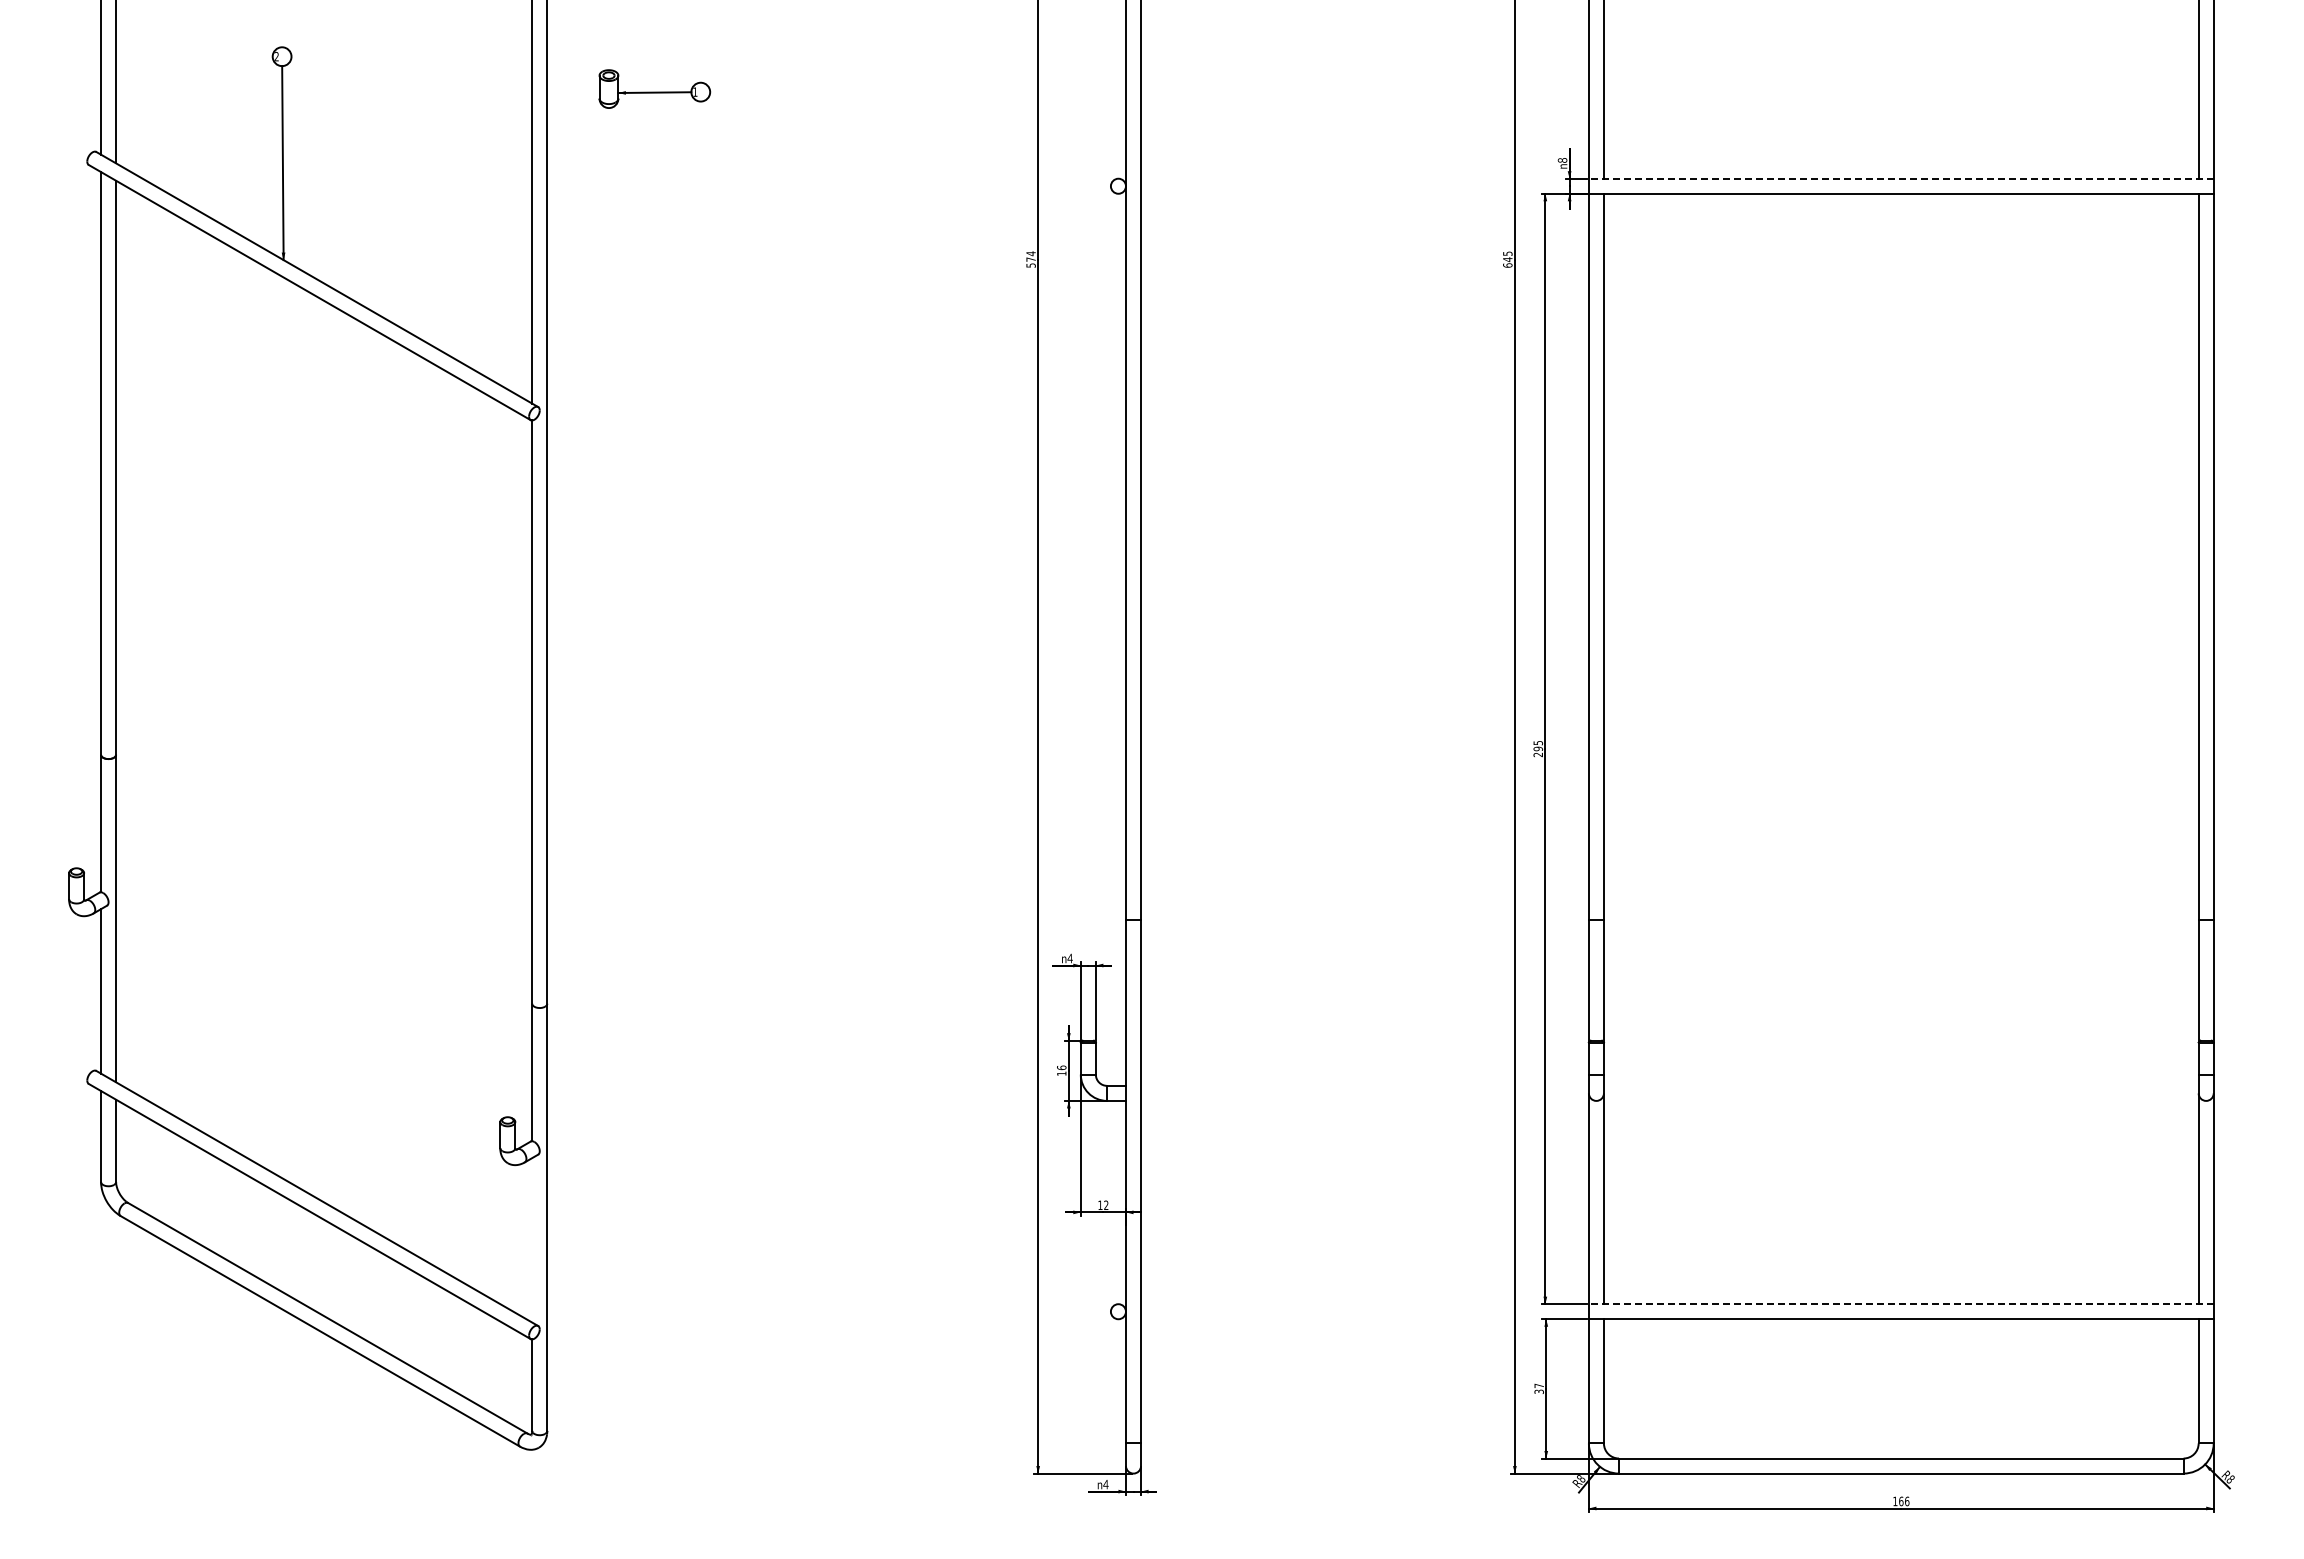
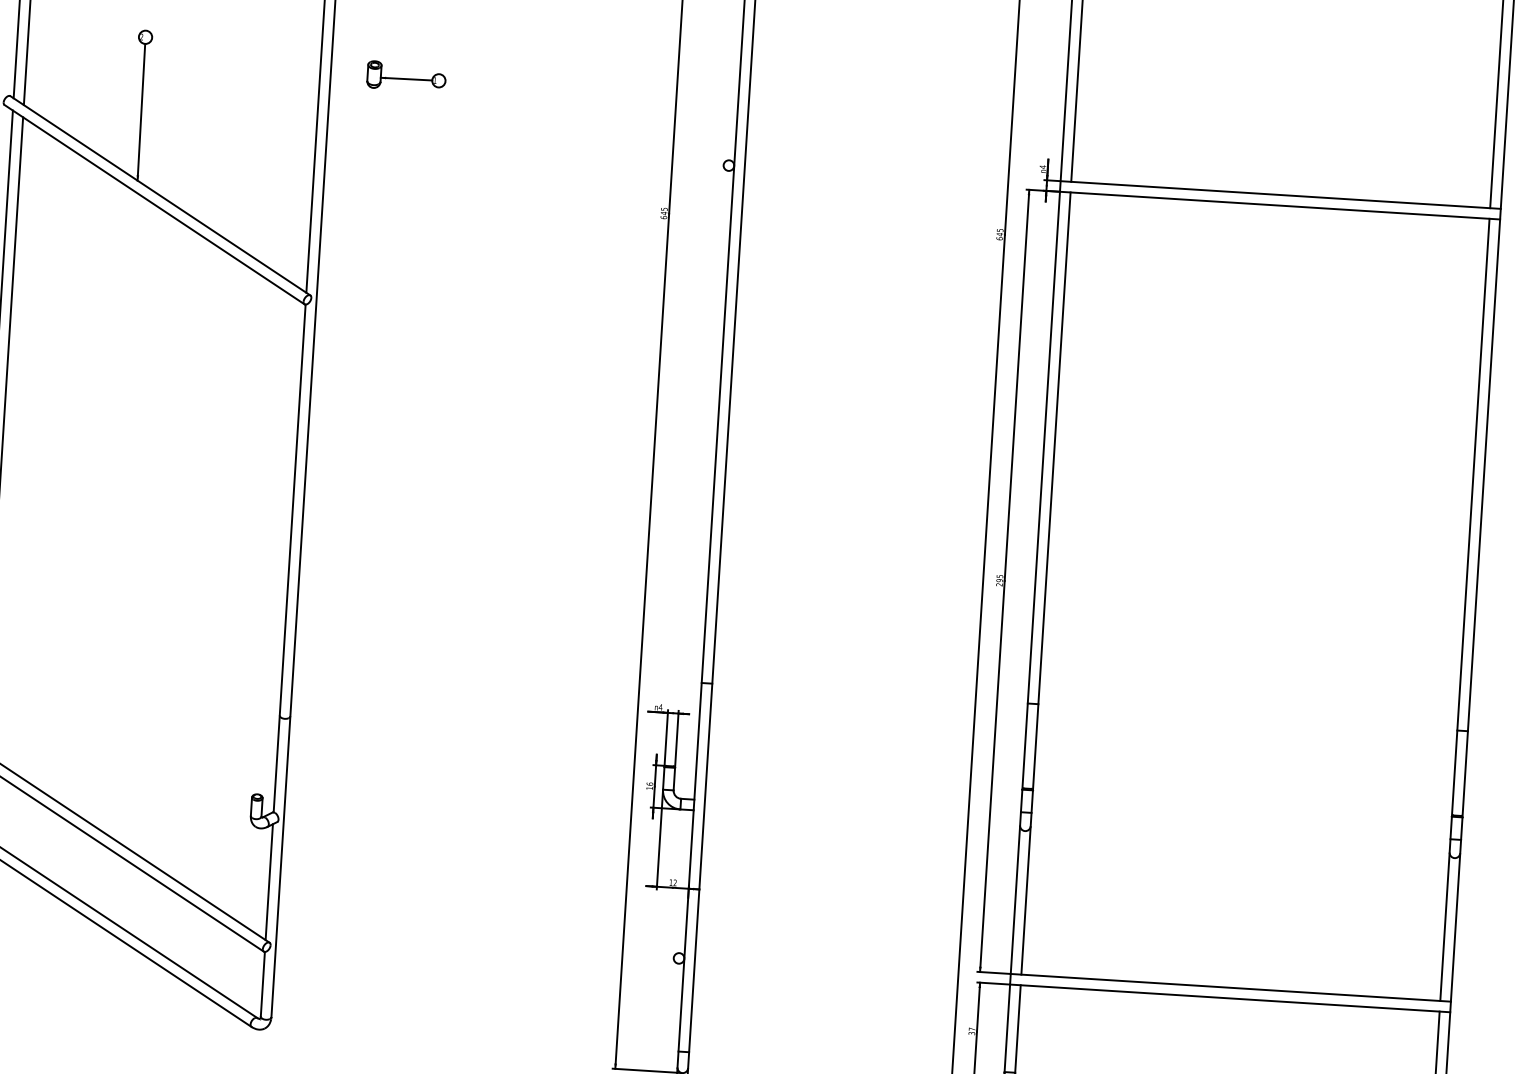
text: (1562, 160) -> (1042, 167), 8 -> 4
line: (1900, 178) -> (1280, 194), dashed -> solid
text: (1030, 259) -> (663, 213), 574 -> 645
line: (532, 1240) -> (269, 882), added
line: (1900, 1304) -> (1230, 987), dashed -> solid

